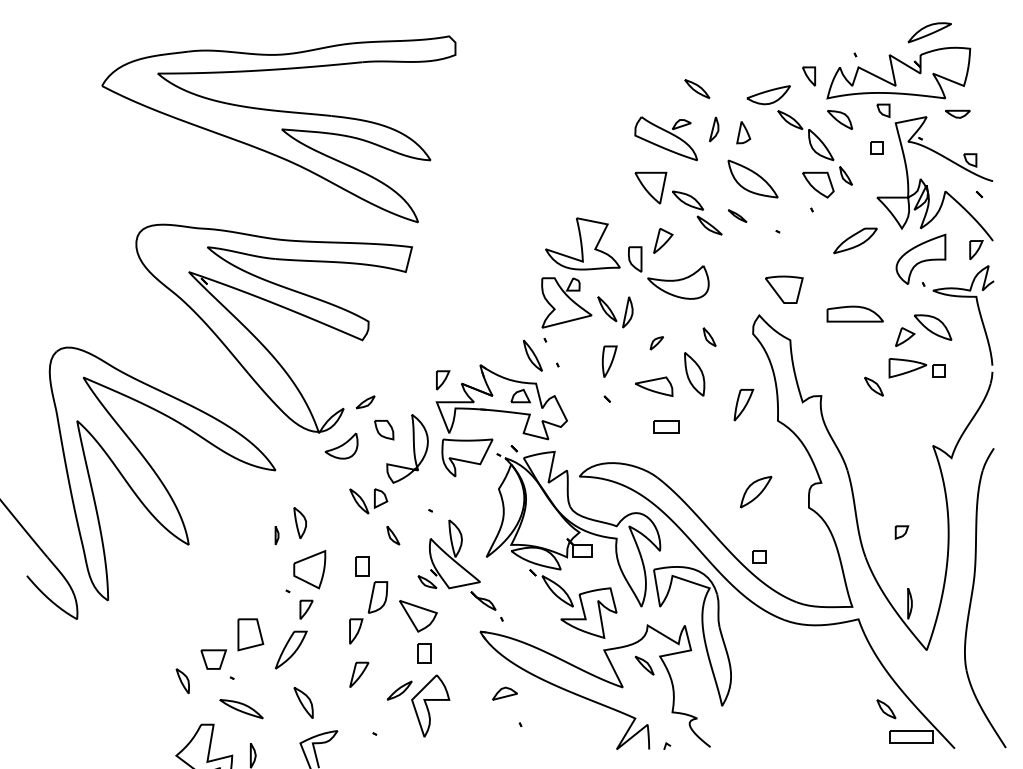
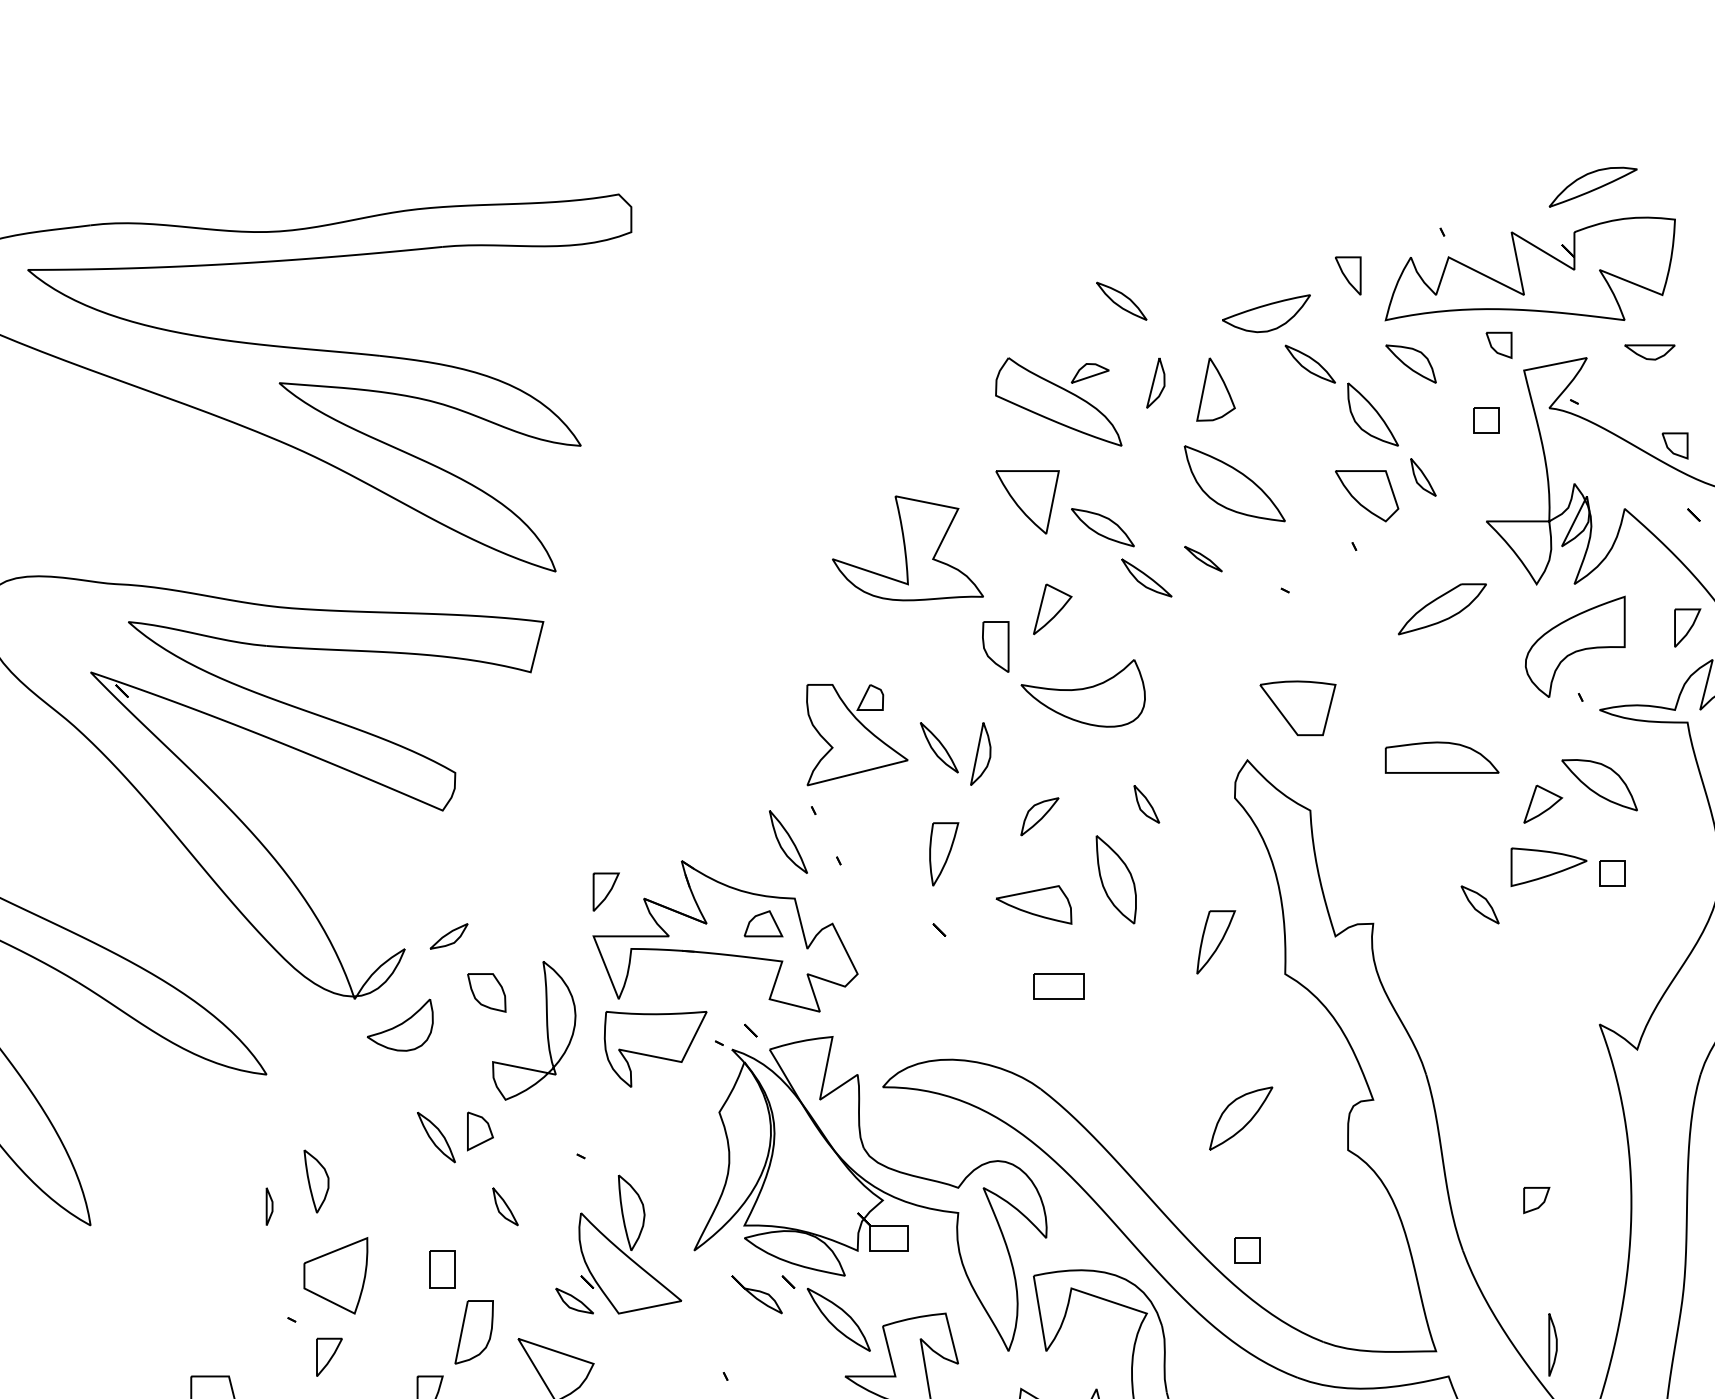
part: (743, 132) -> (1215, 389), size x1.43
part: (582, 243) -> (907, 547), moved
part: (656, 343) -> (1038, 817), size x1.43
part: (483, 600) -> (757, 1293), moved

